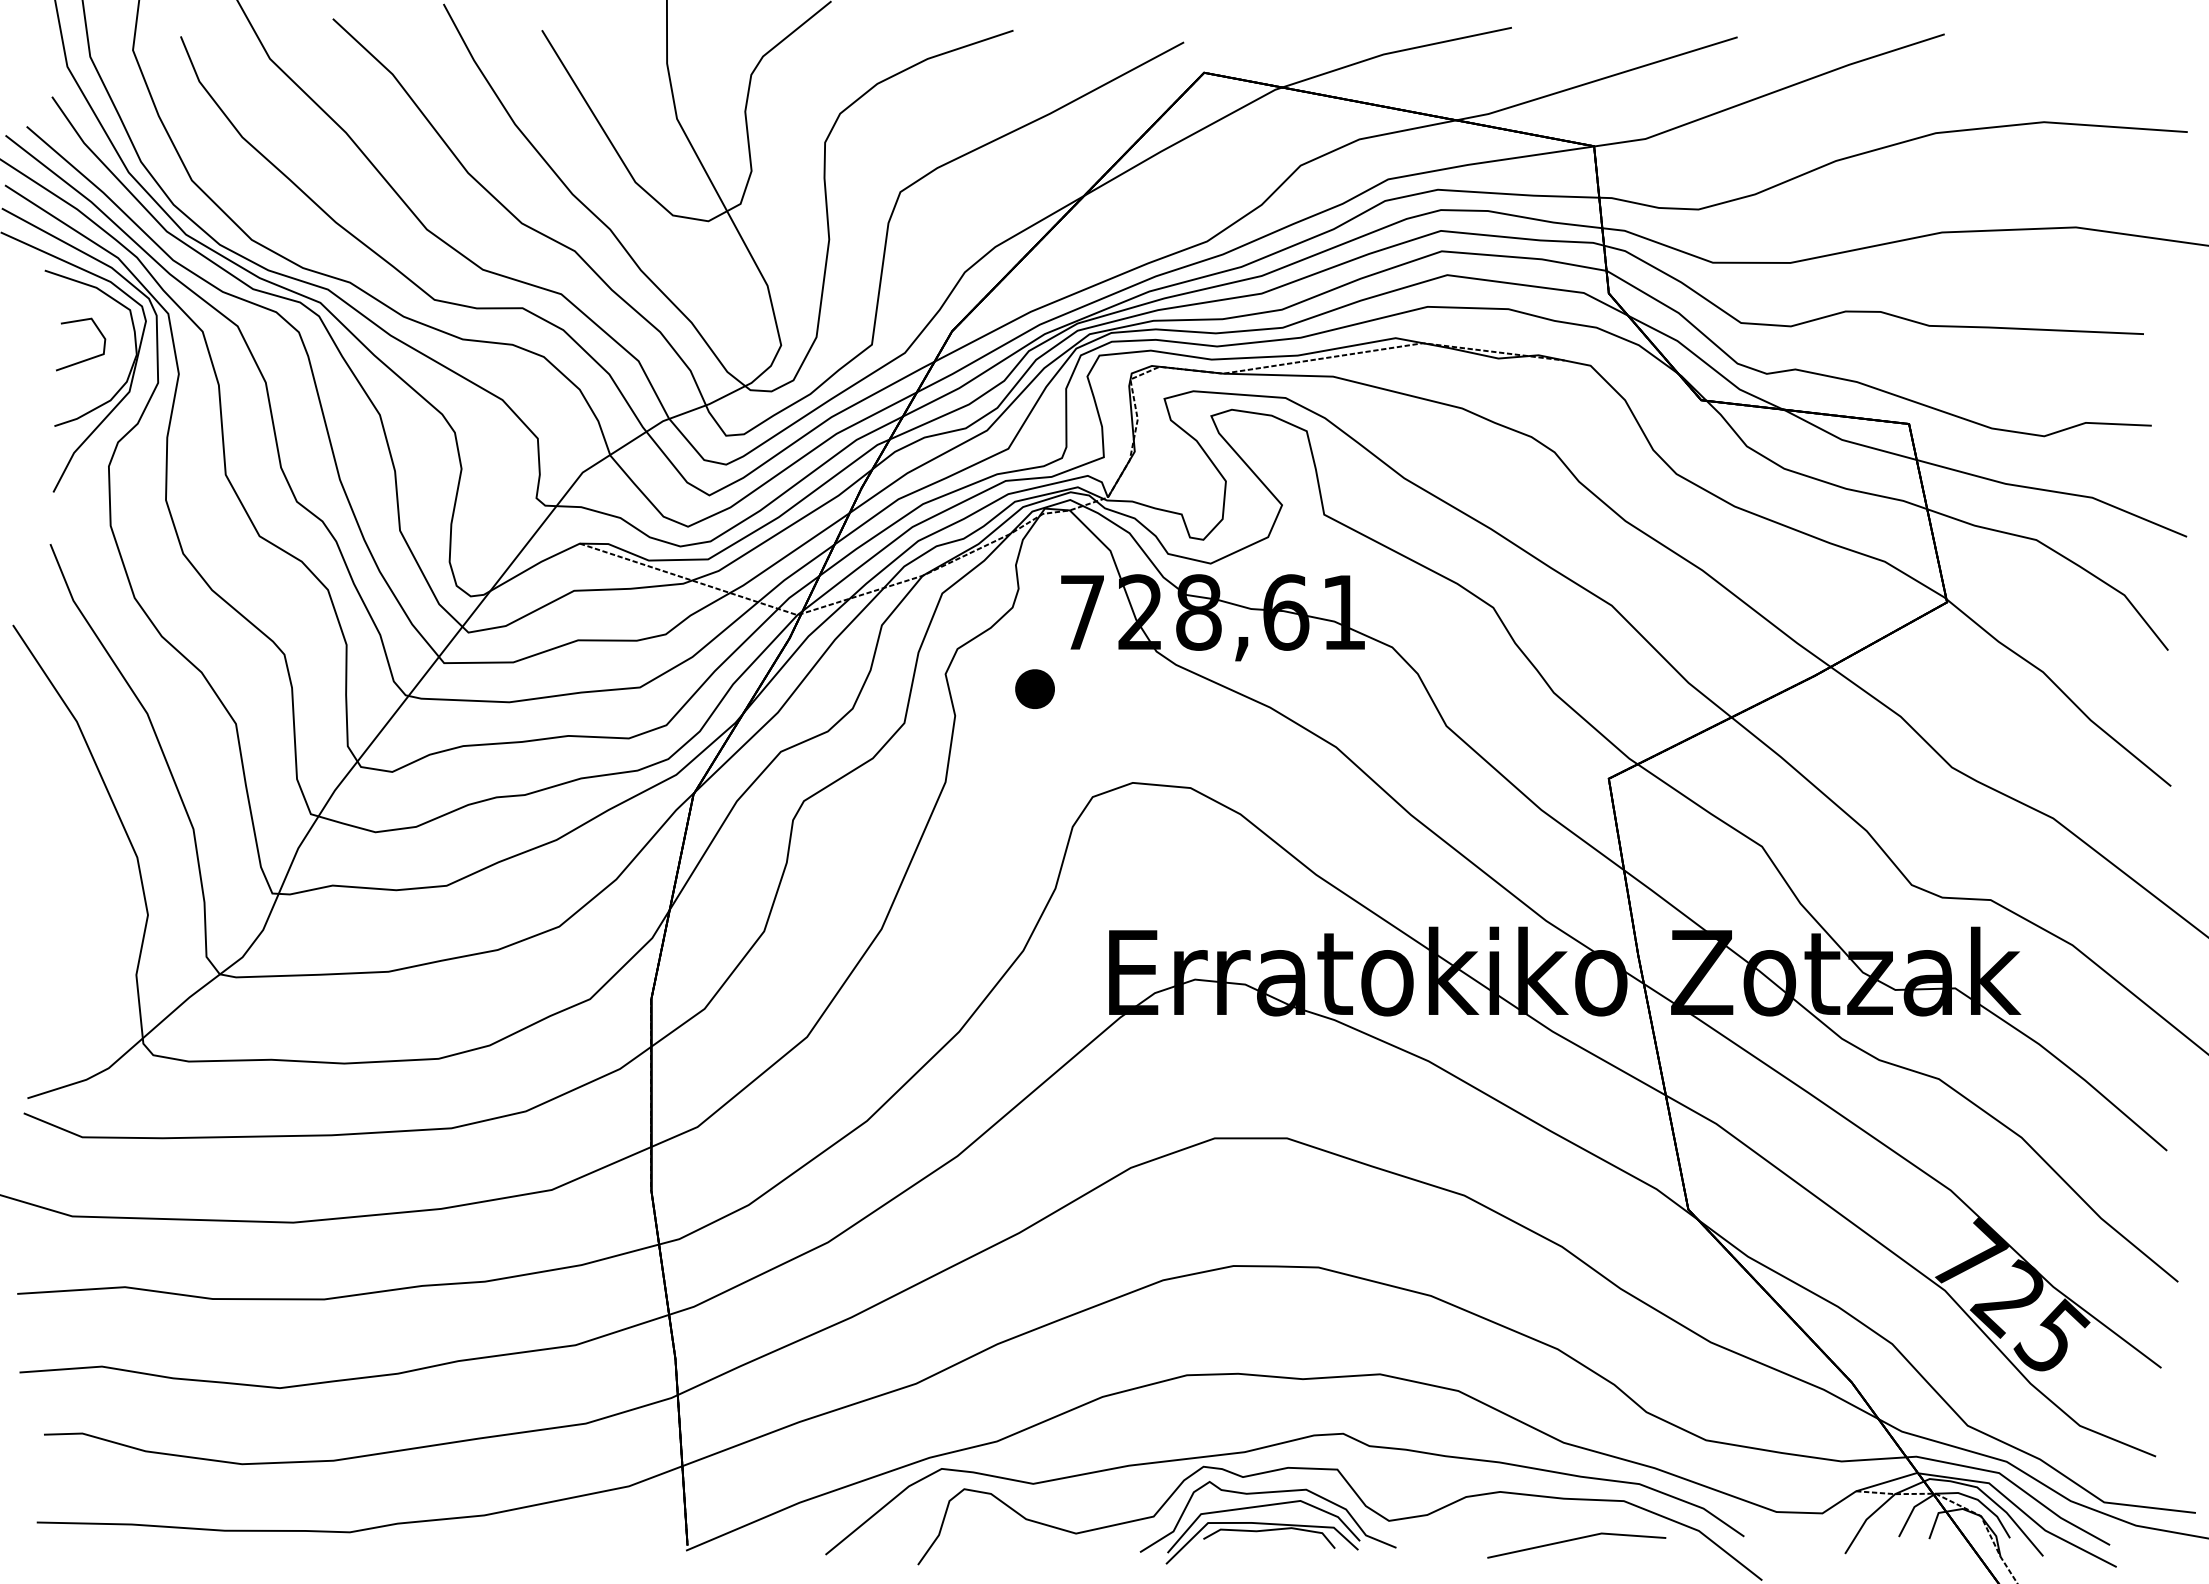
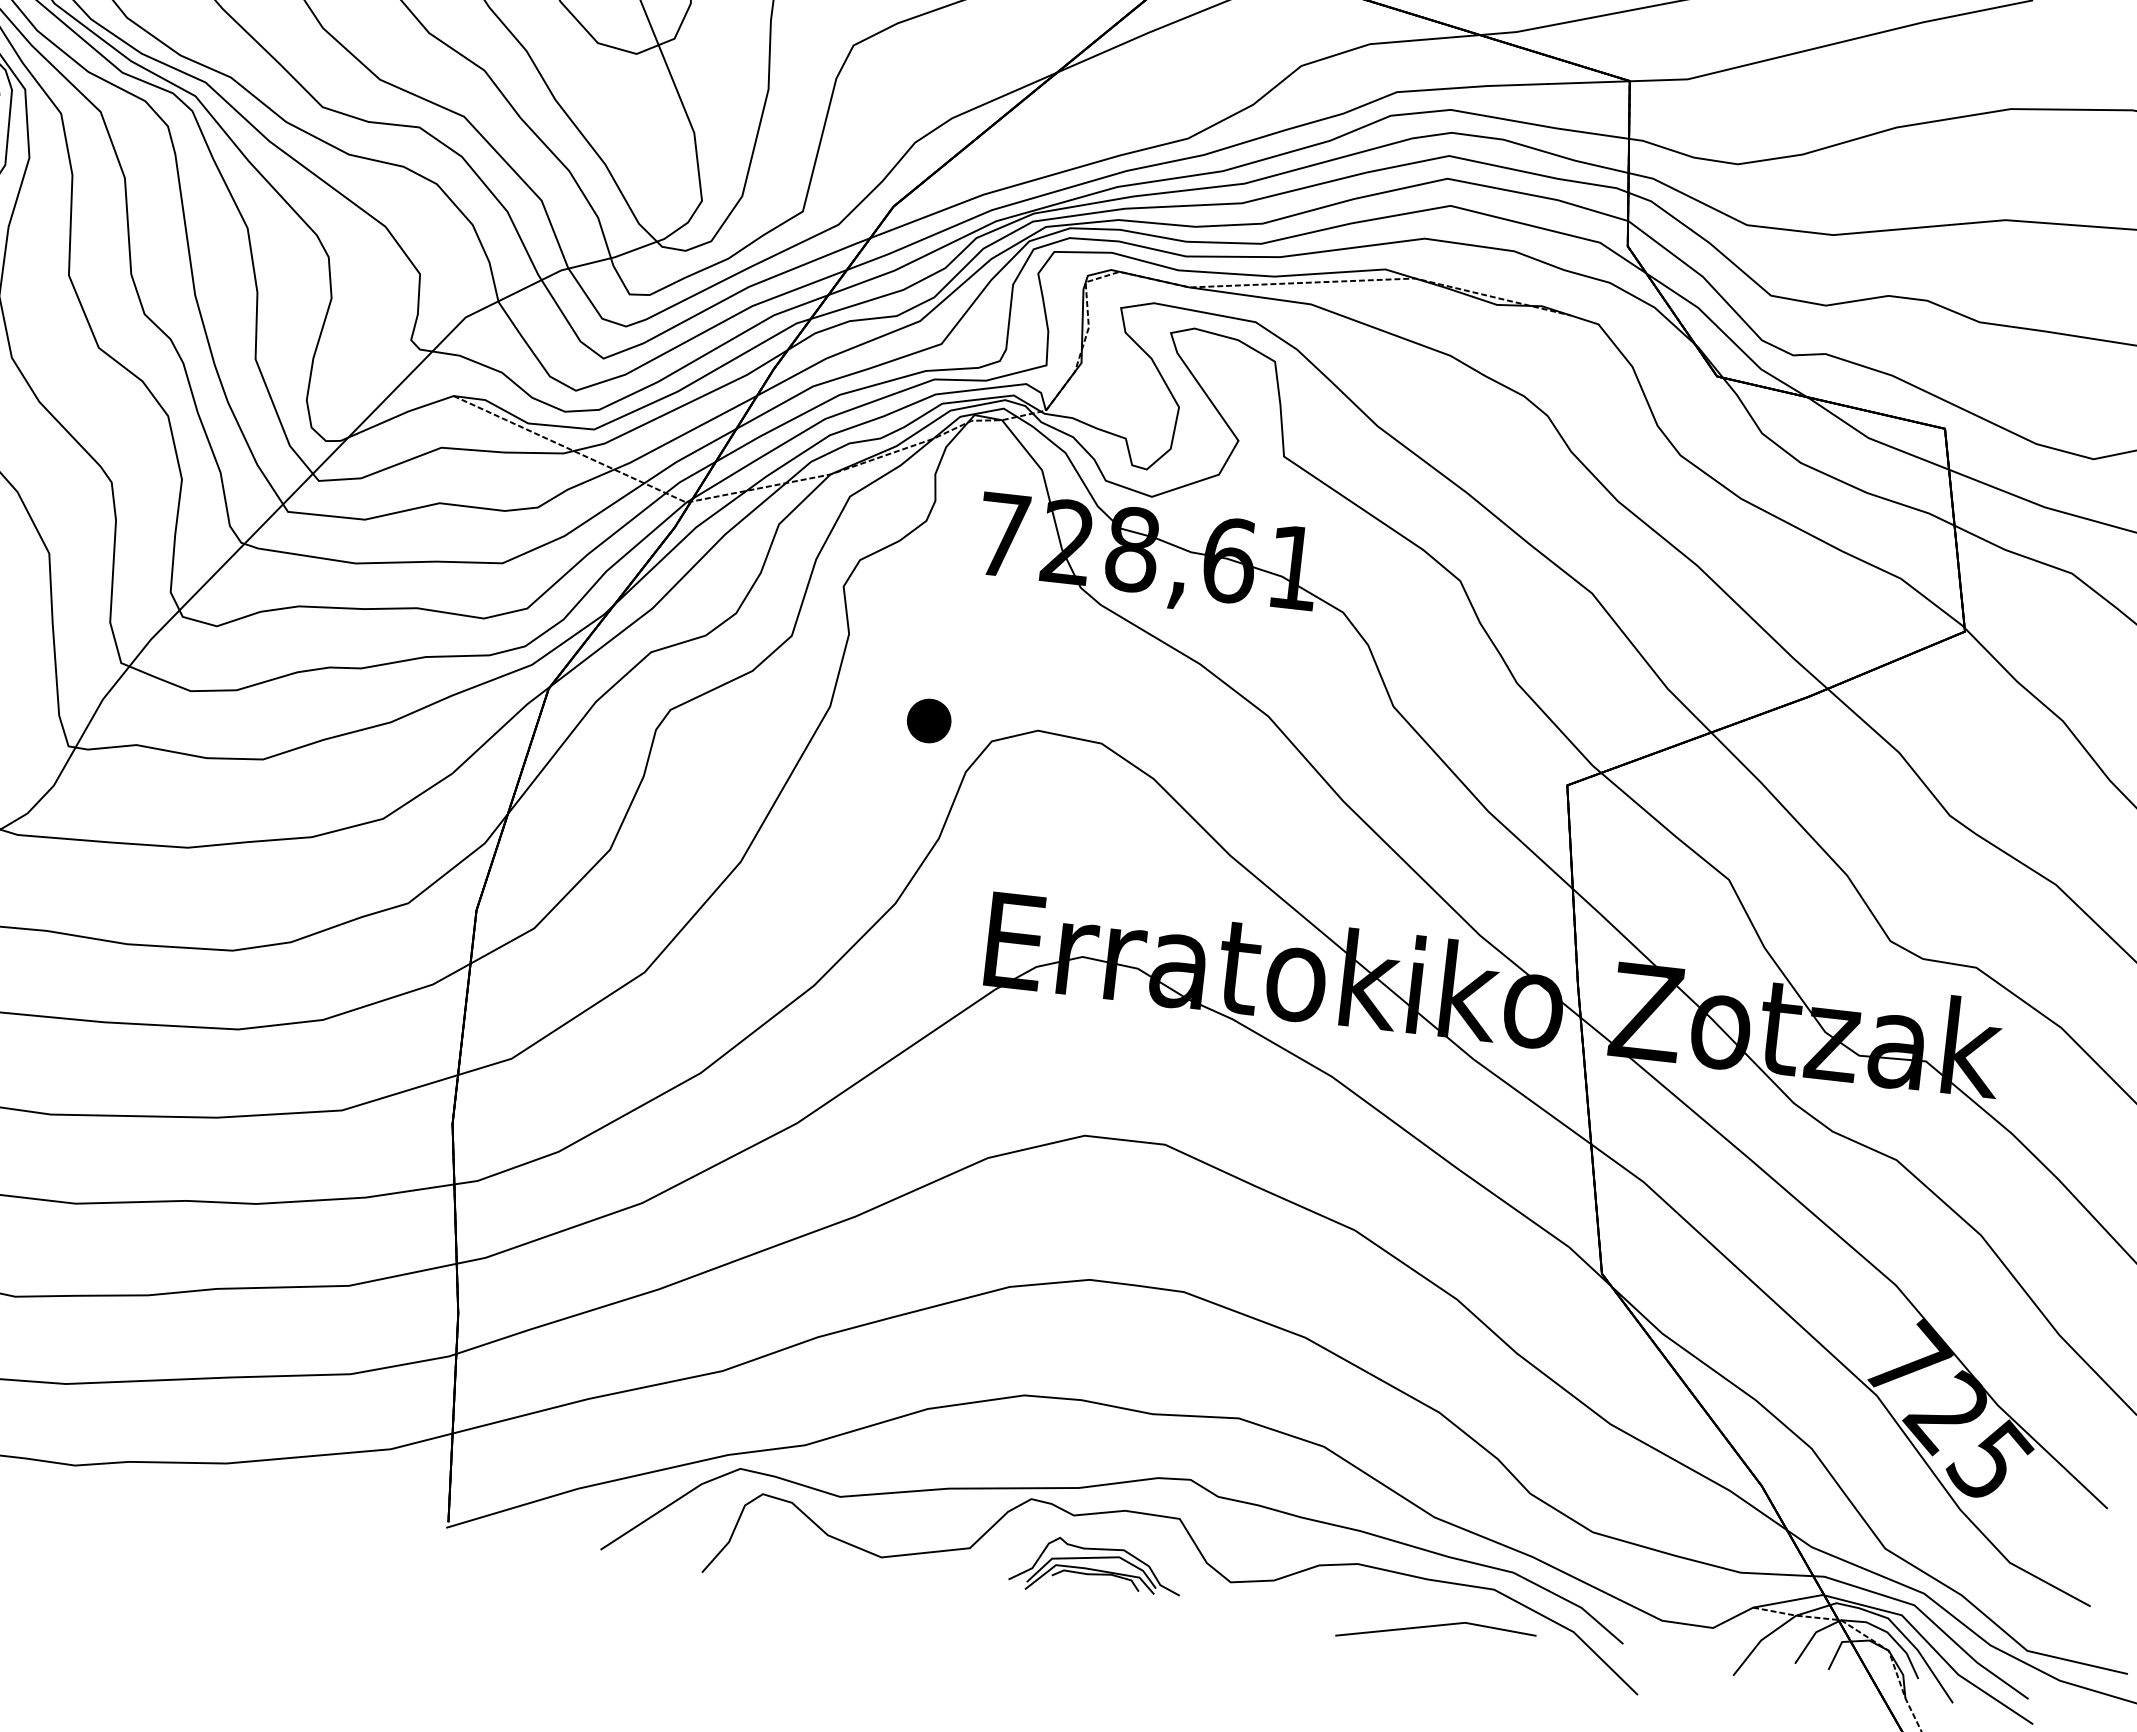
part: (1034, 688) -> (928, 720), moved
part: (1267, 1522) -> (1095, 1568), size x0.6

